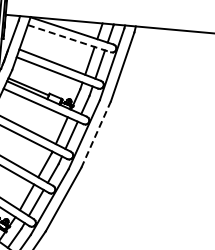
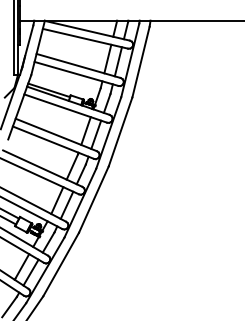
line: (69, 38) -> (85, 38), dashed -> solid
line: (96, 134) -> (120, 131), dashed -> solid

